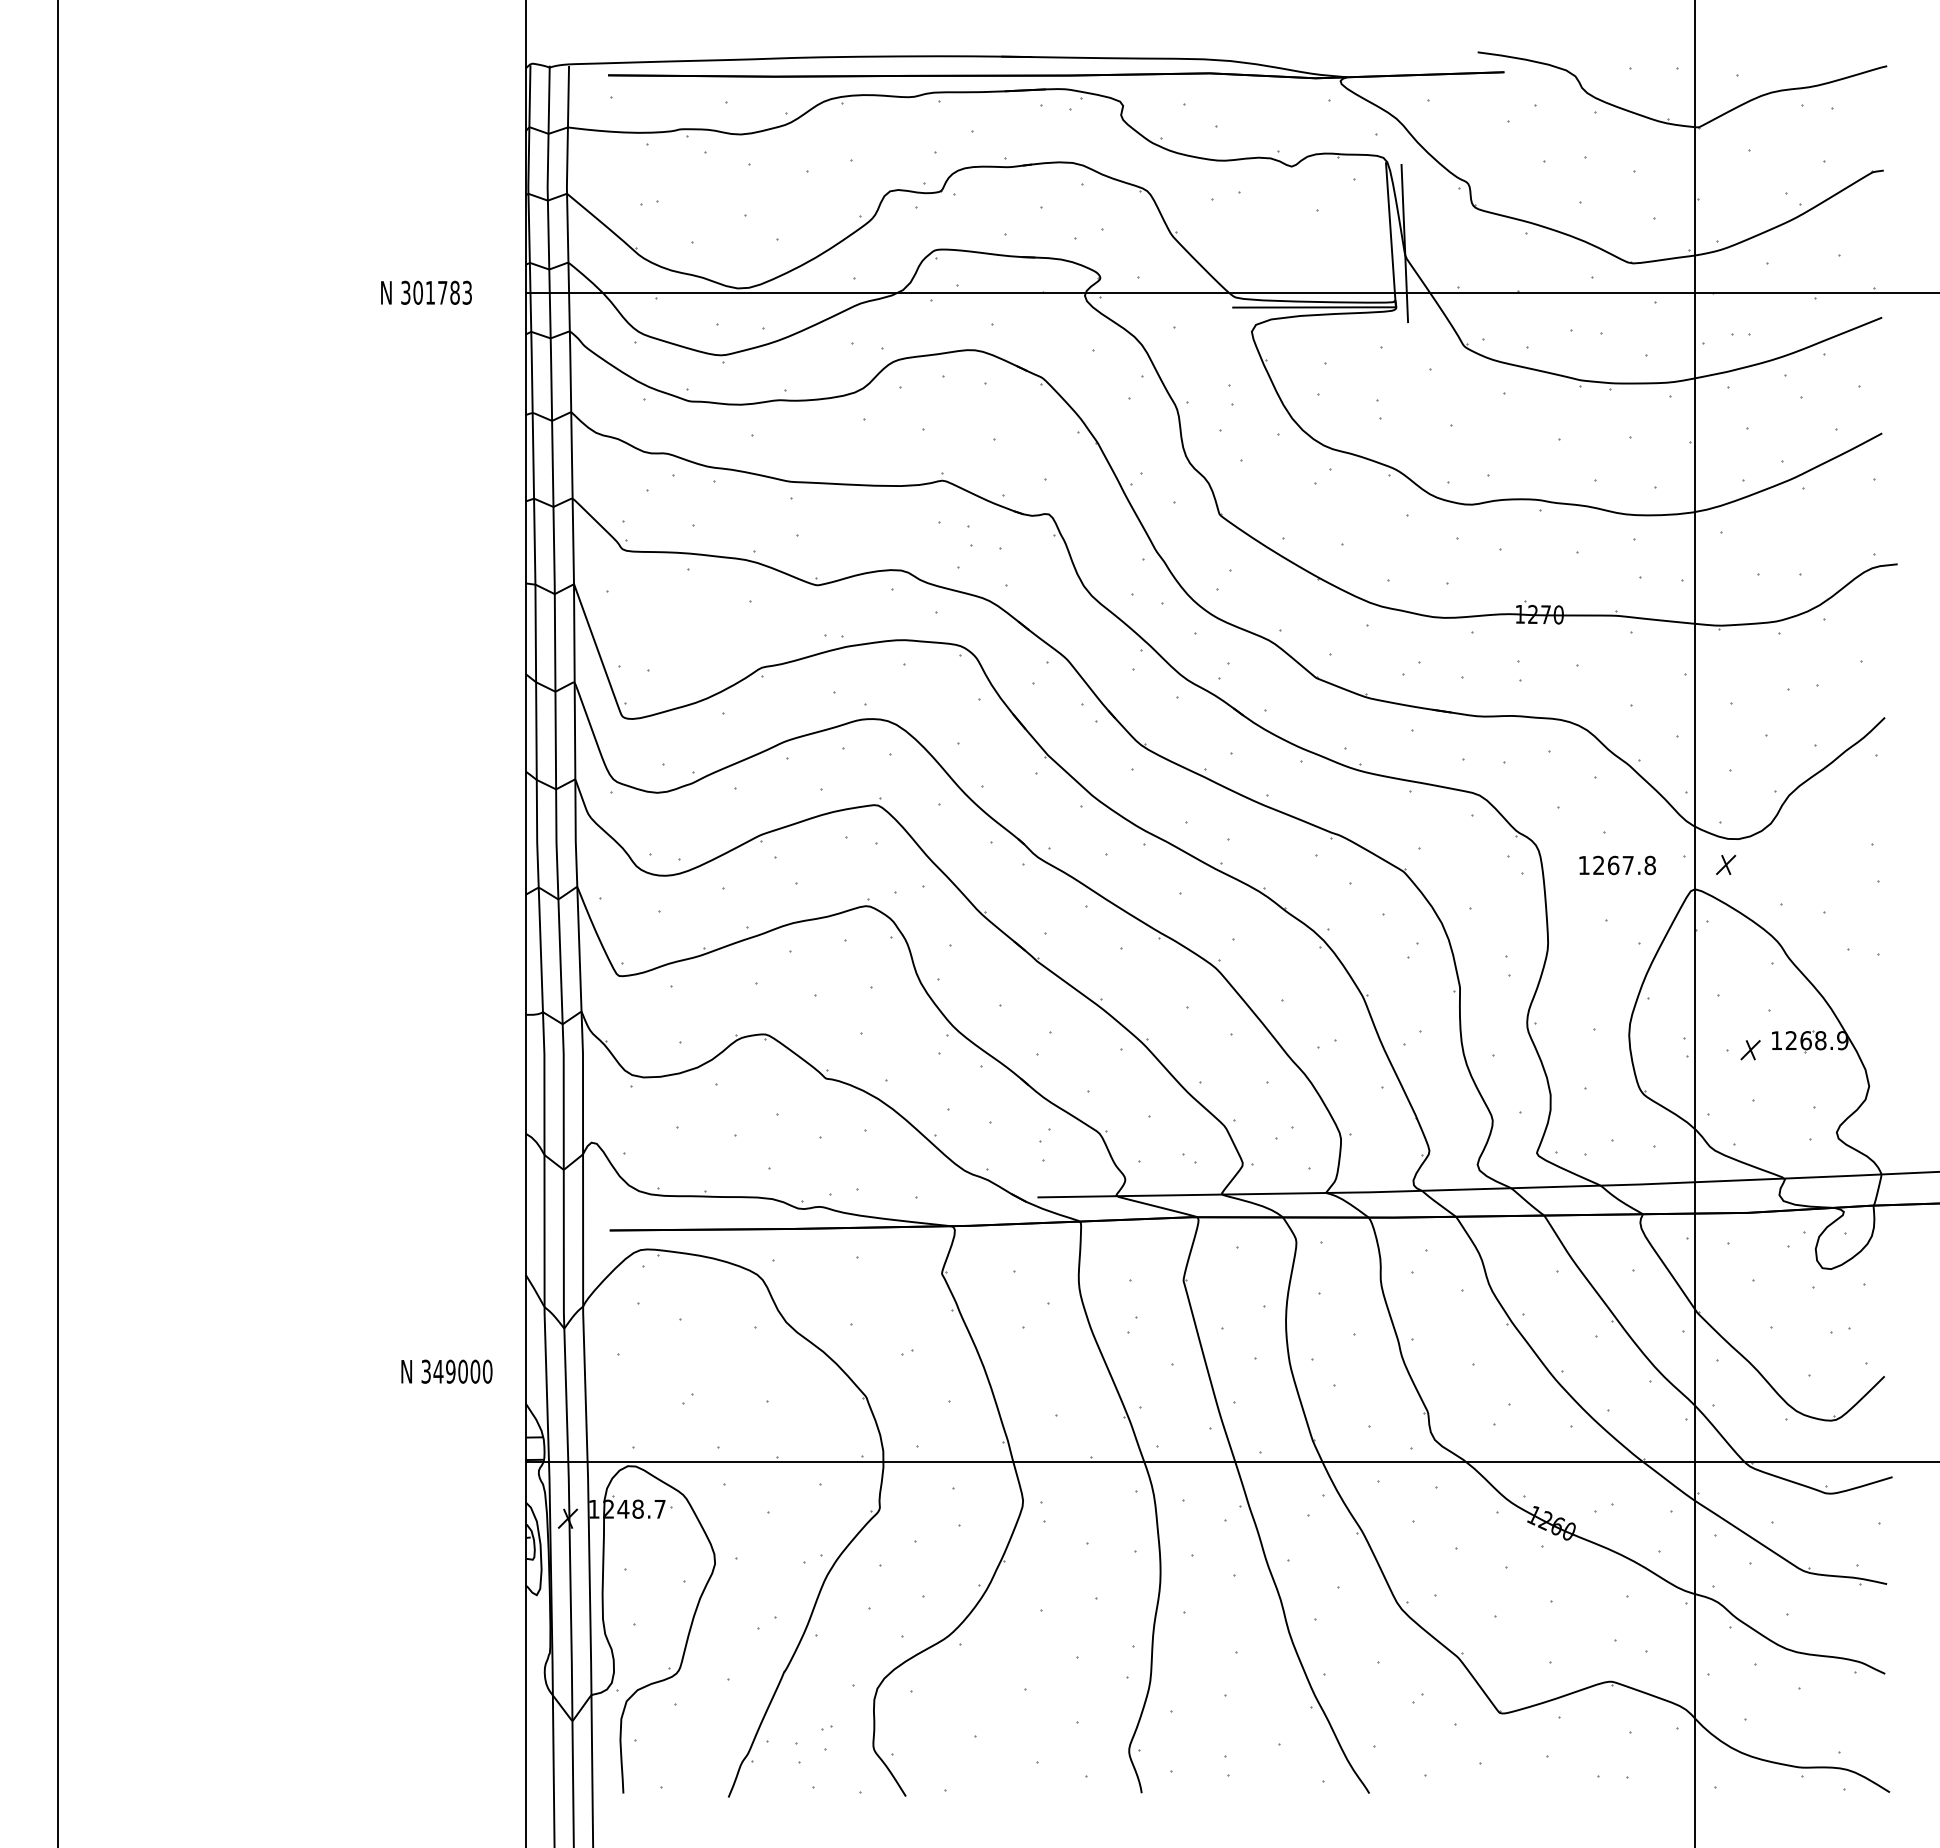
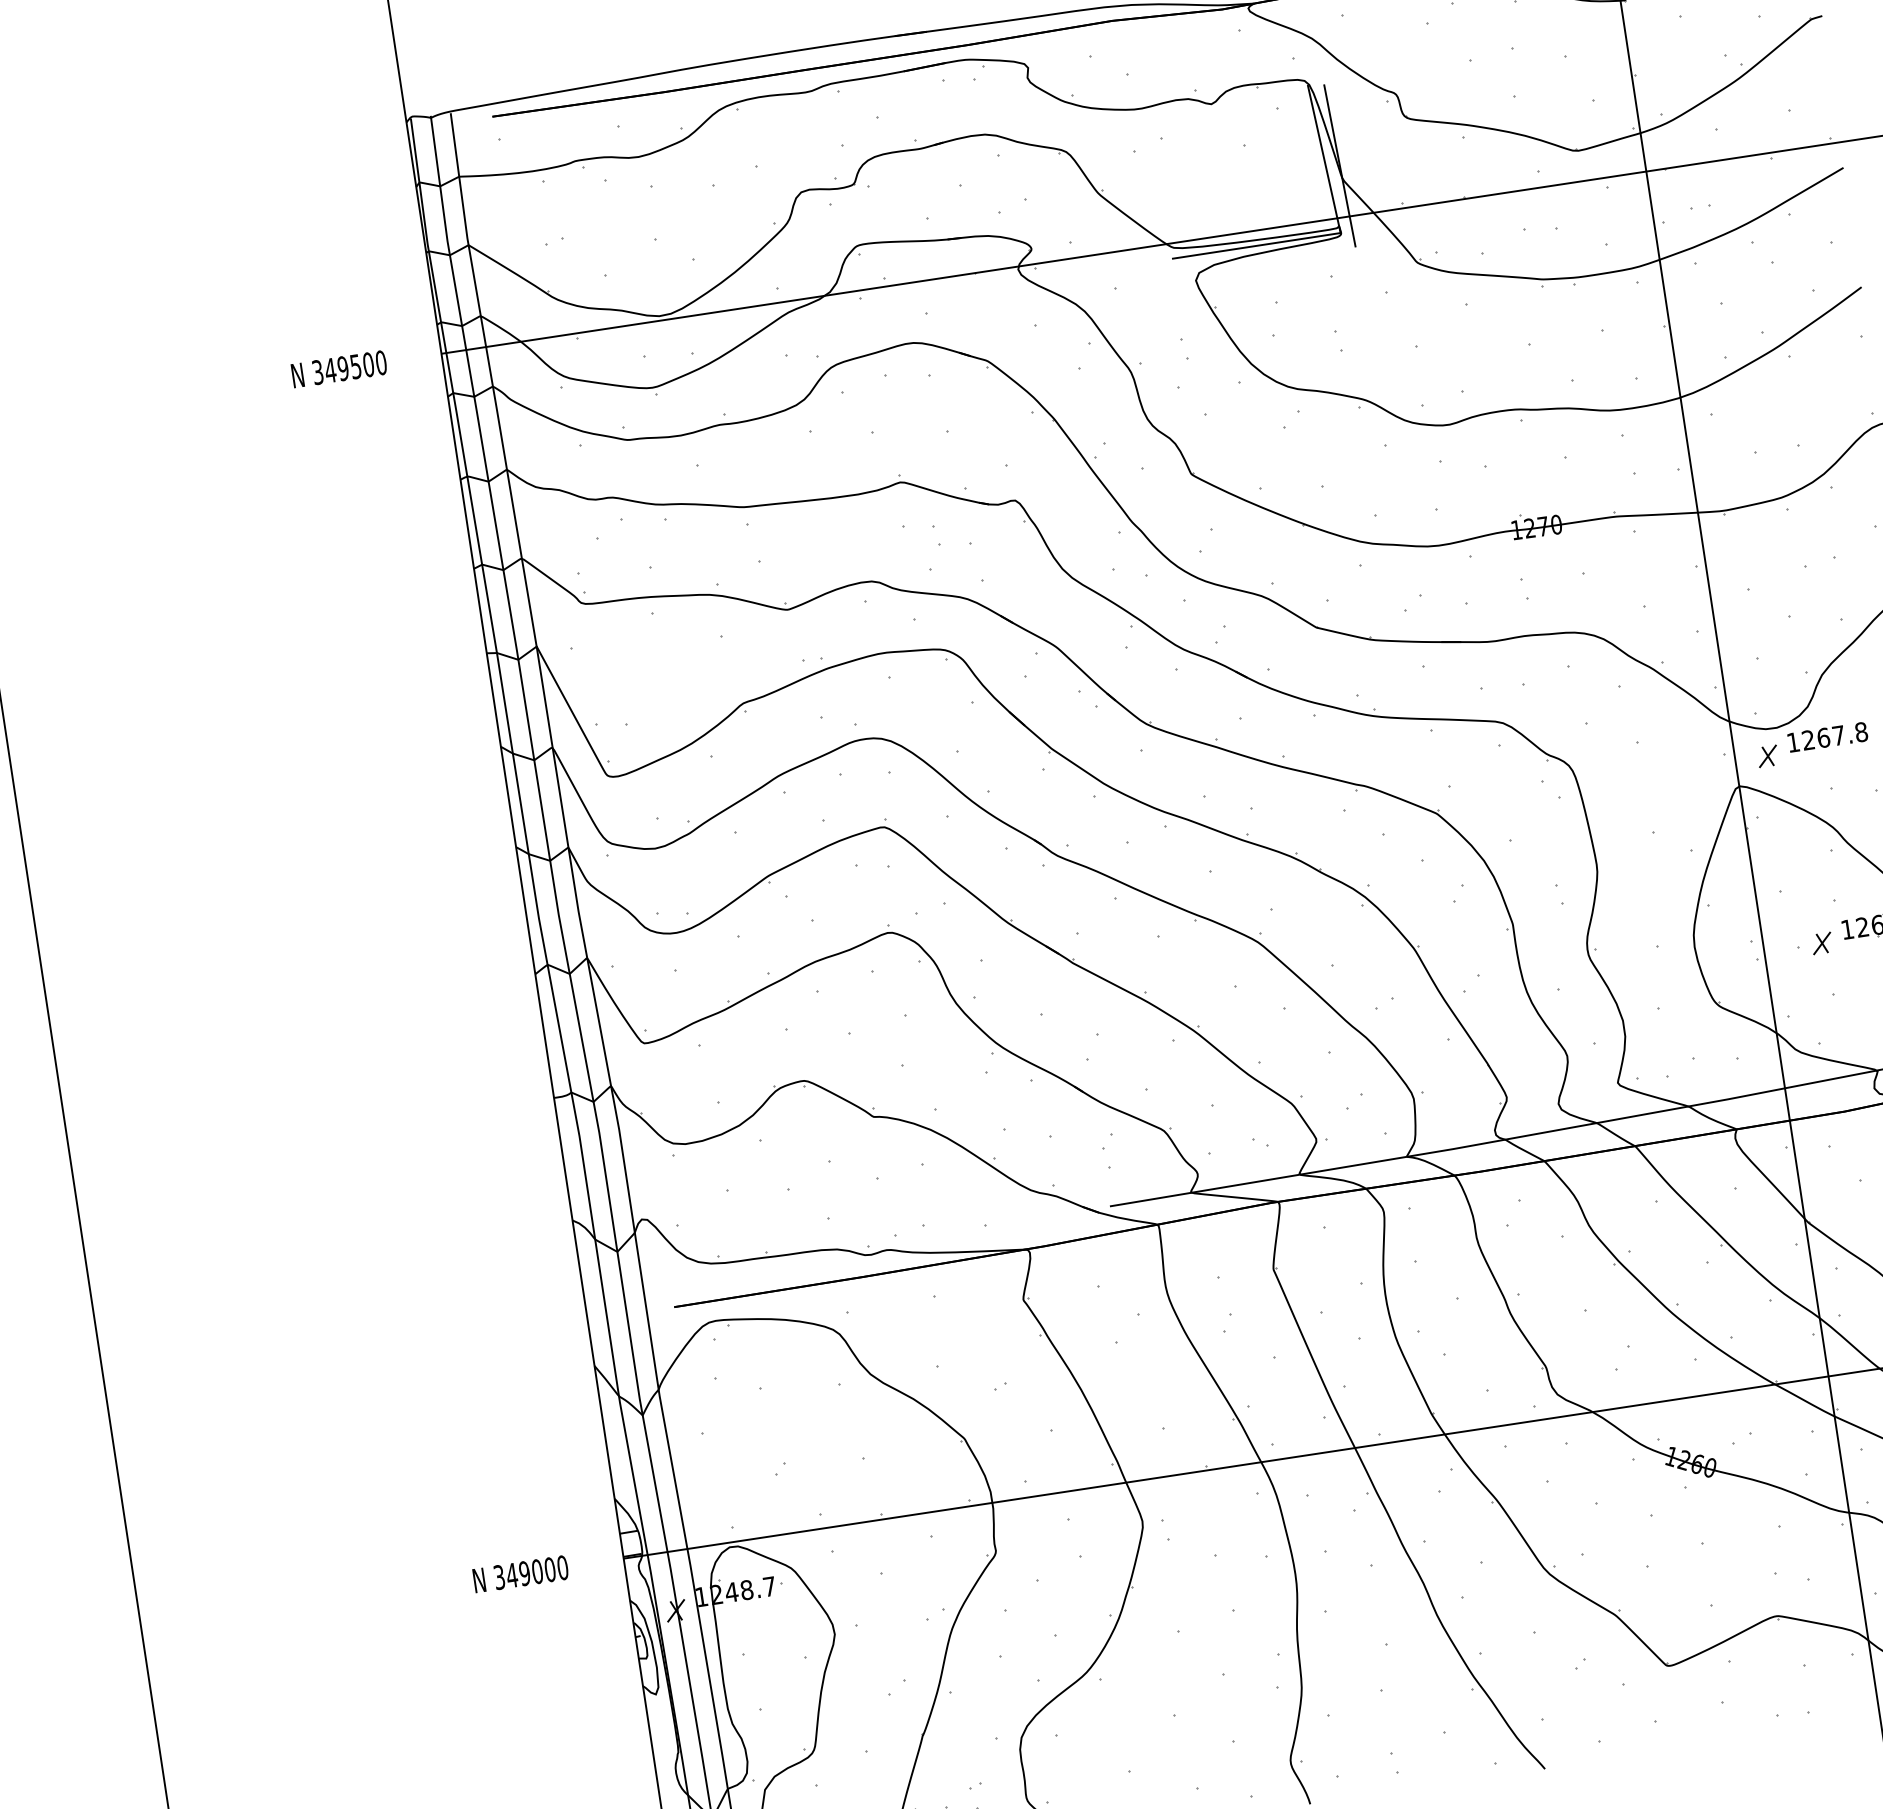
text: (442, 292) -> (355, 366), 301783 -> 349500
text: (1617, 865) -> (1827, 737), moved
text: (446, 1371) -> (520, 1574), moved

